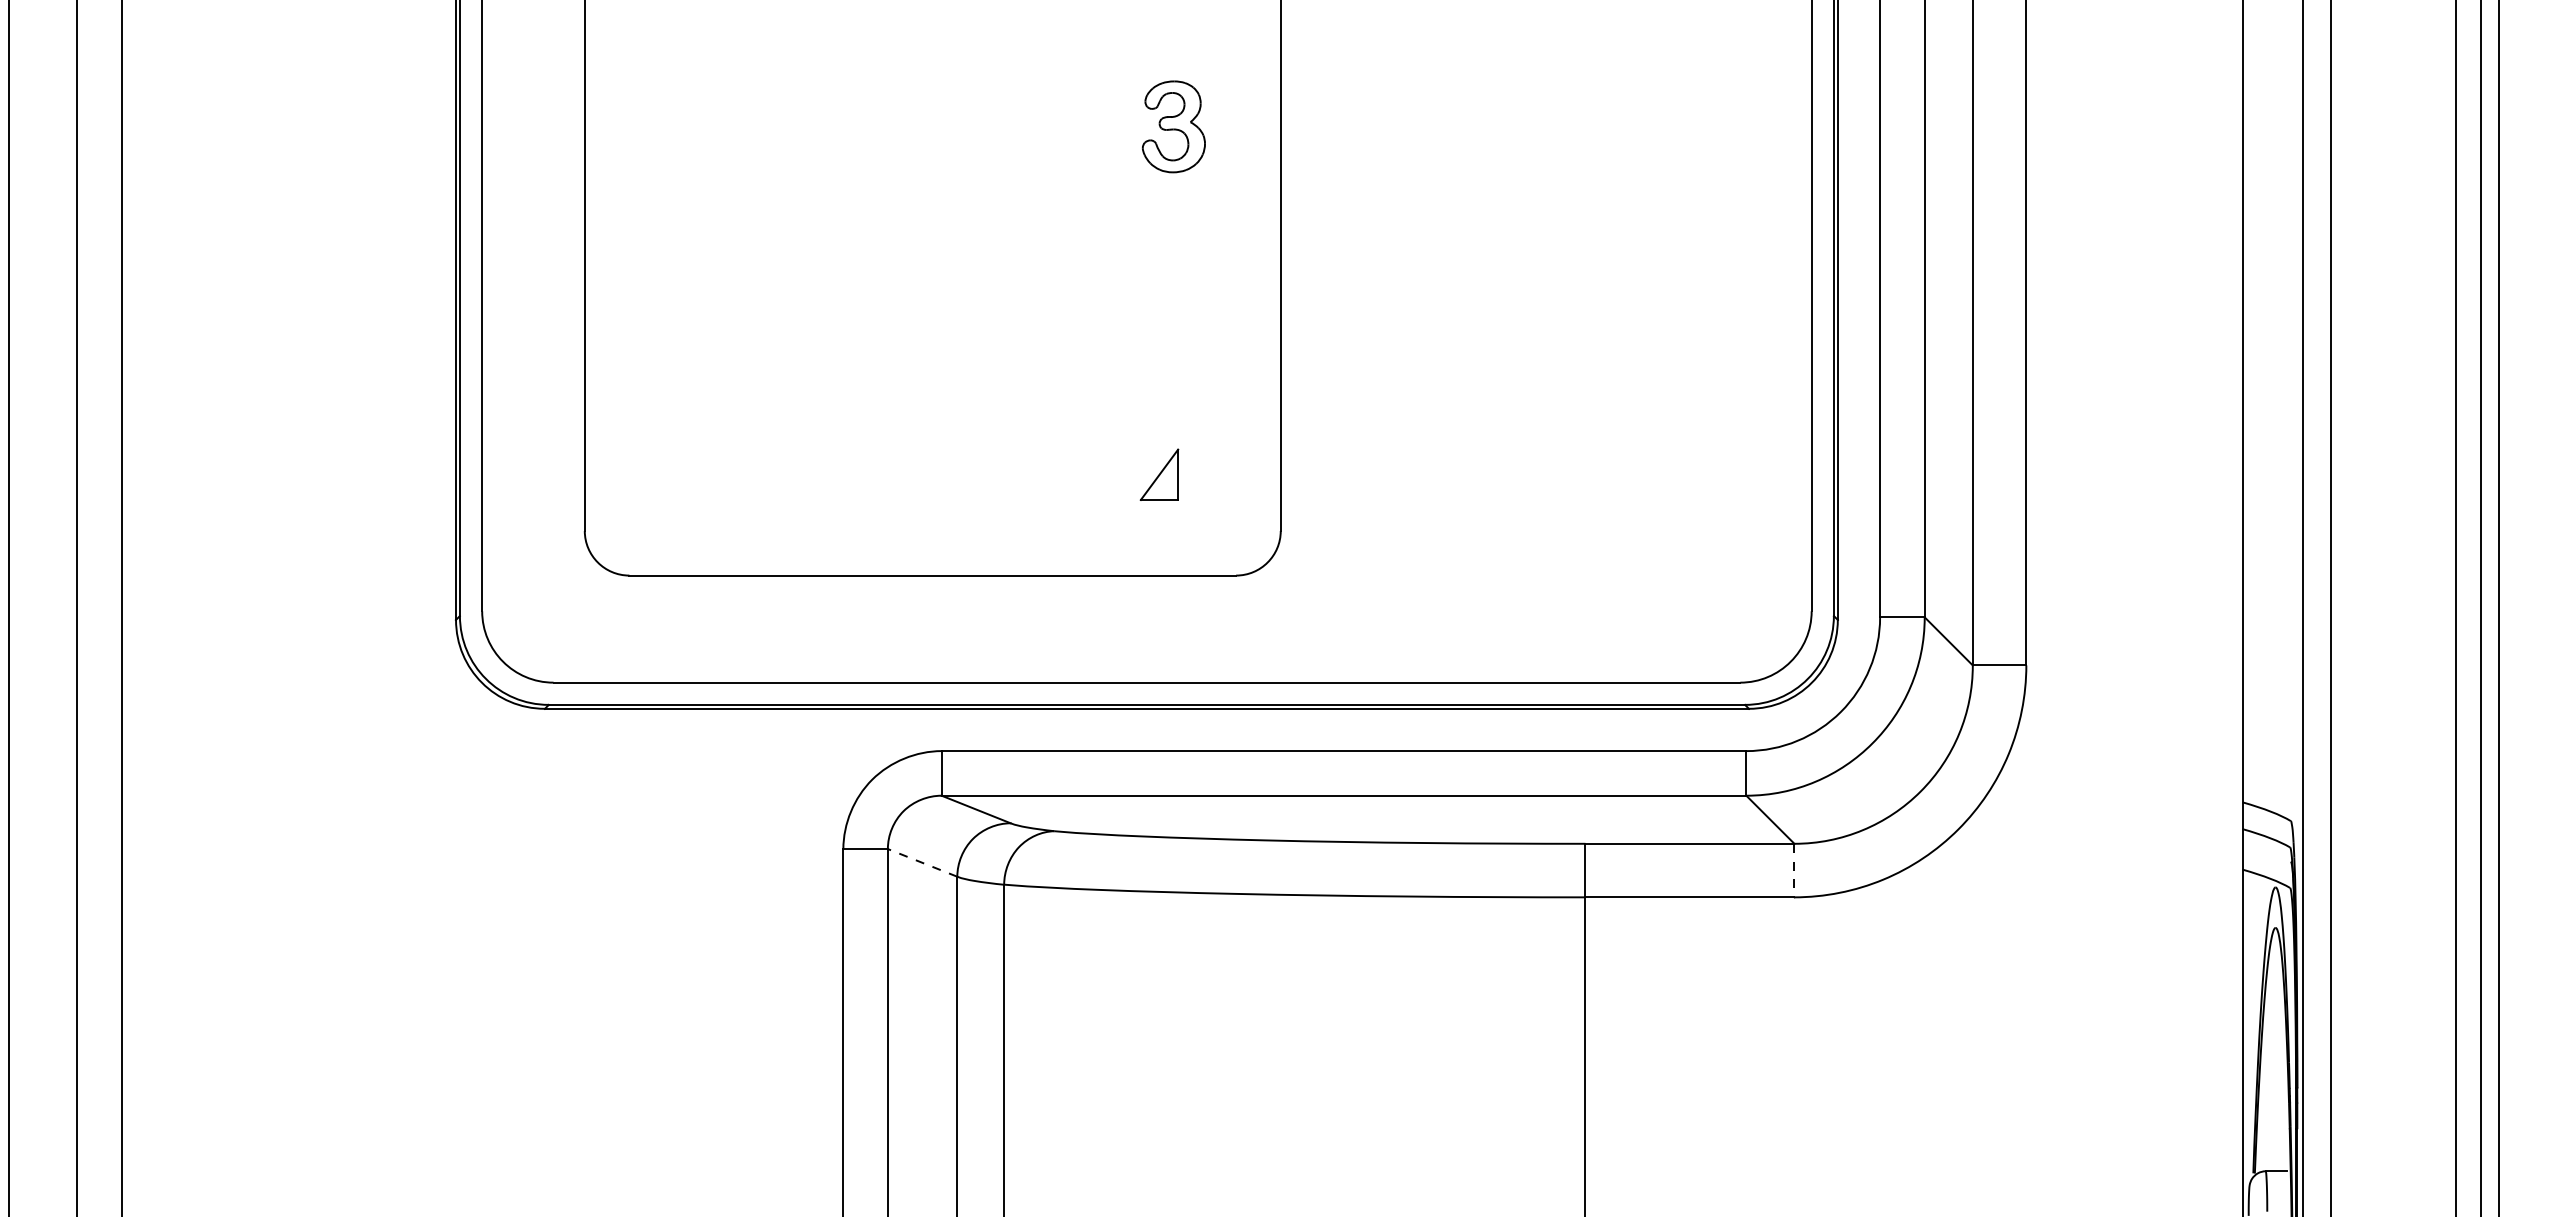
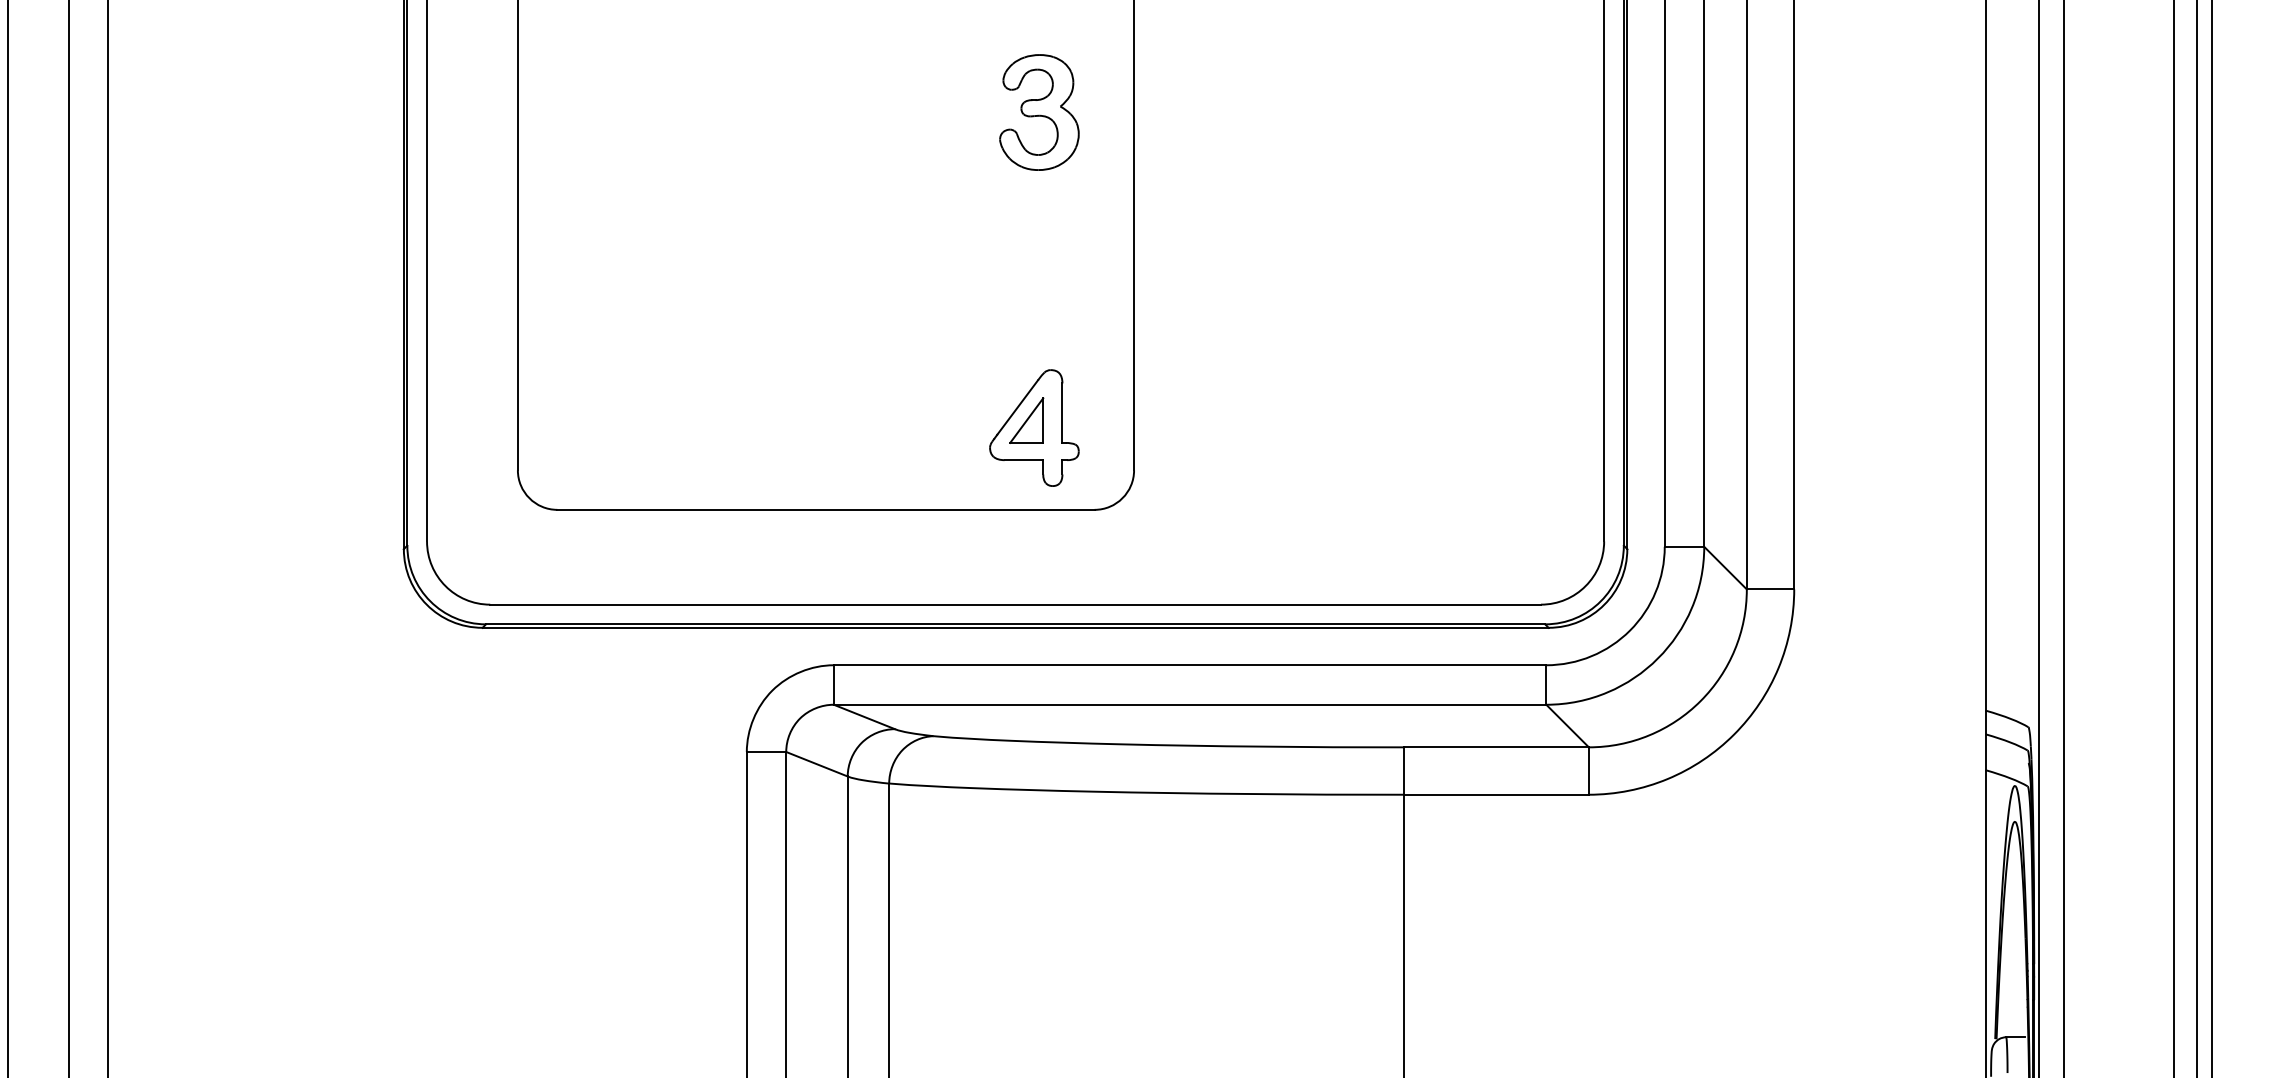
part: (1173, 126) -> (1039, 112), size x1.43
part: (1168, 482) -> (1034, 427), added
line: (922, 862) -> (816, 763), dashed -> solid
line: (1794, 870) -> (1588, 770), dashed -> solid

